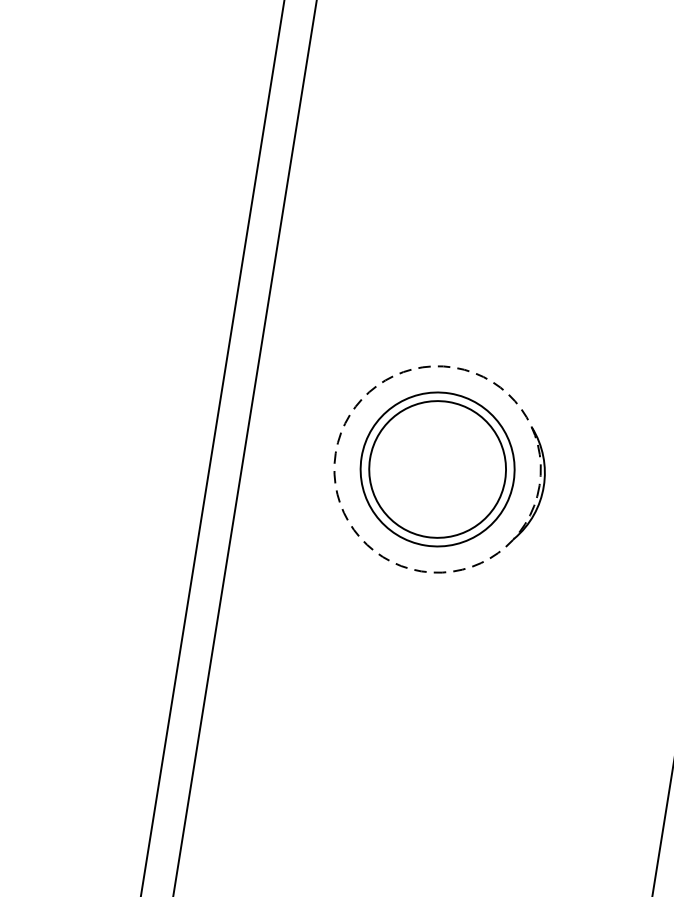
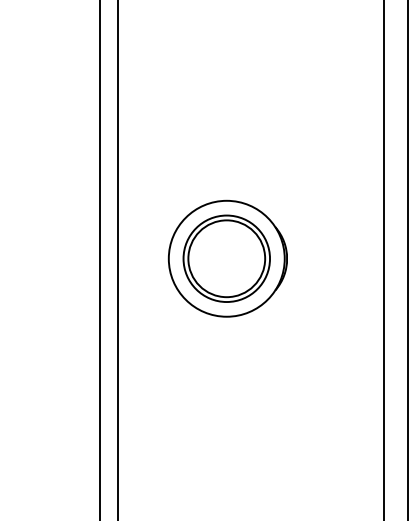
circle: (437, 468) -> (226, 258), dashed -> solid

